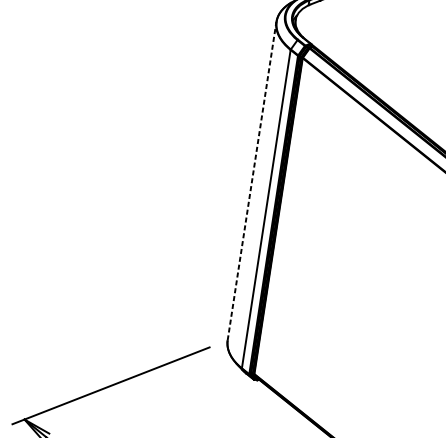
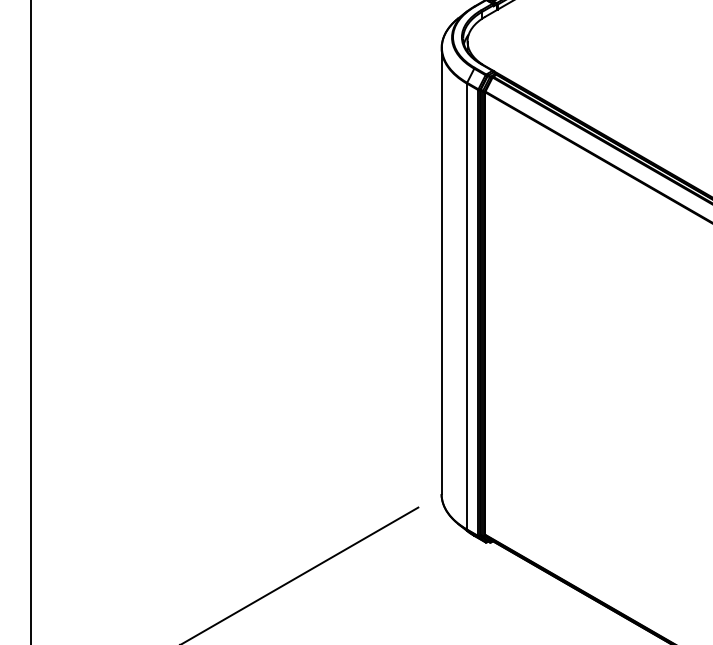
line: (251, 181) -> (441, 271), dashed -> solid

